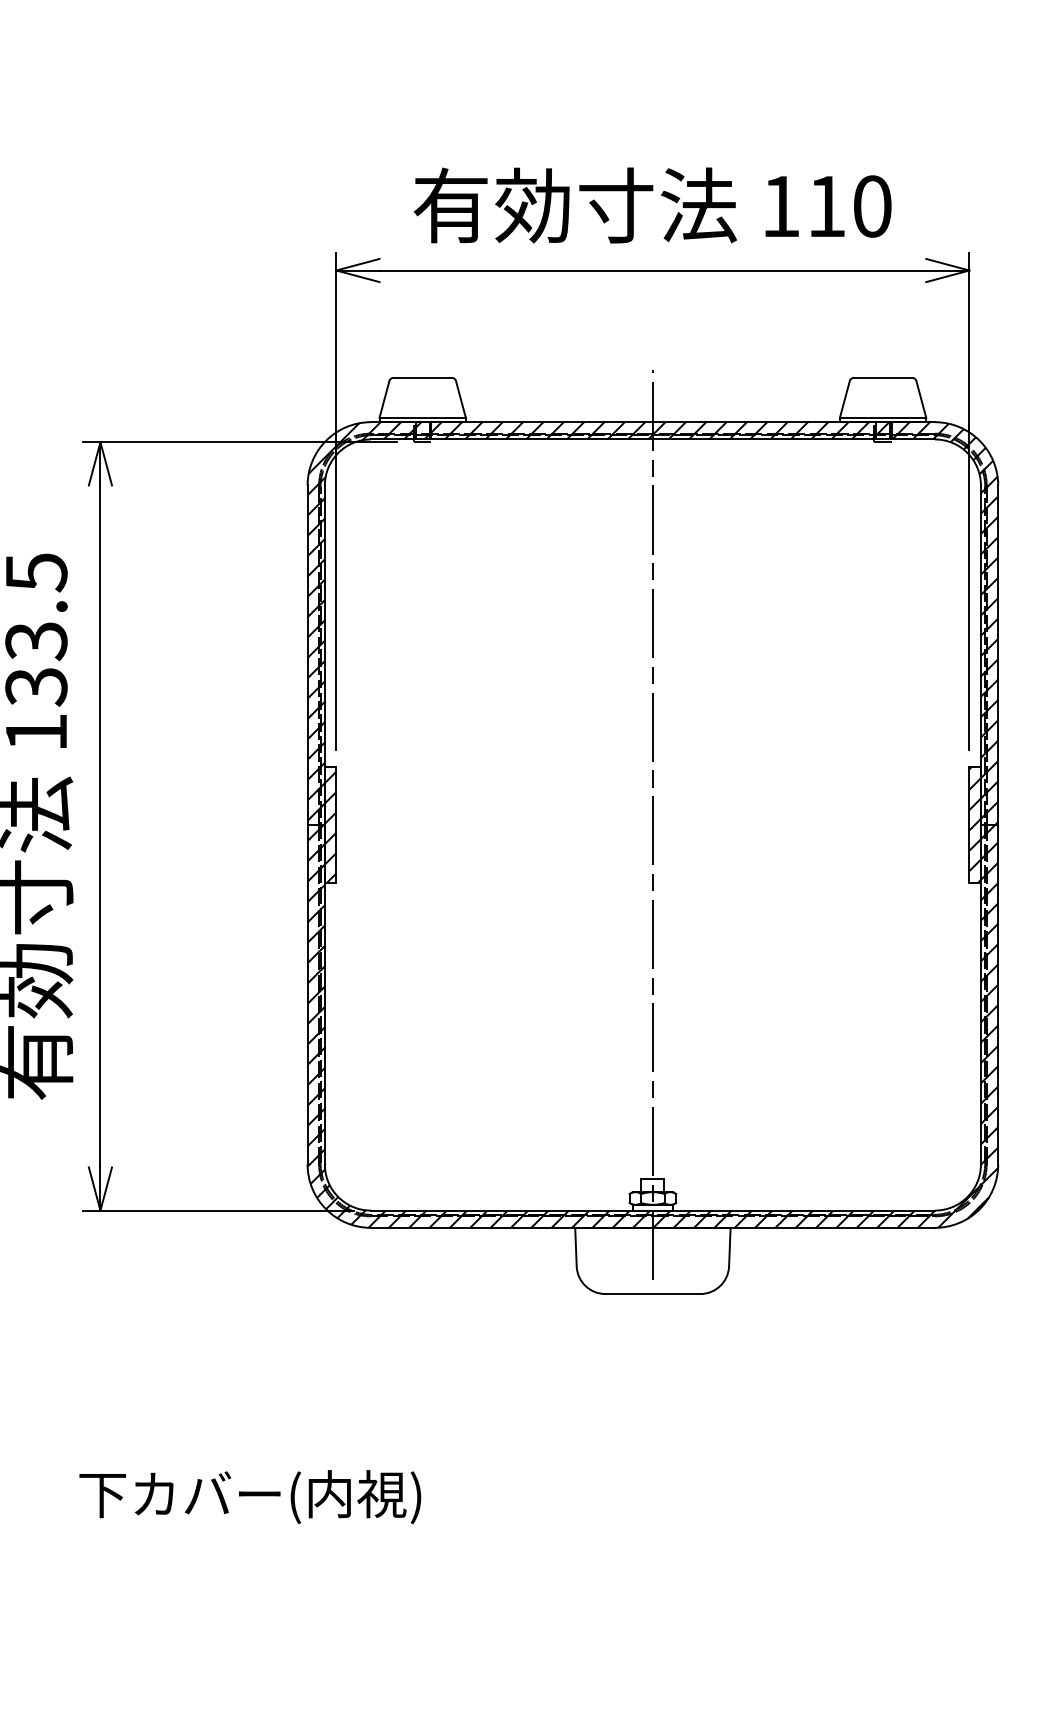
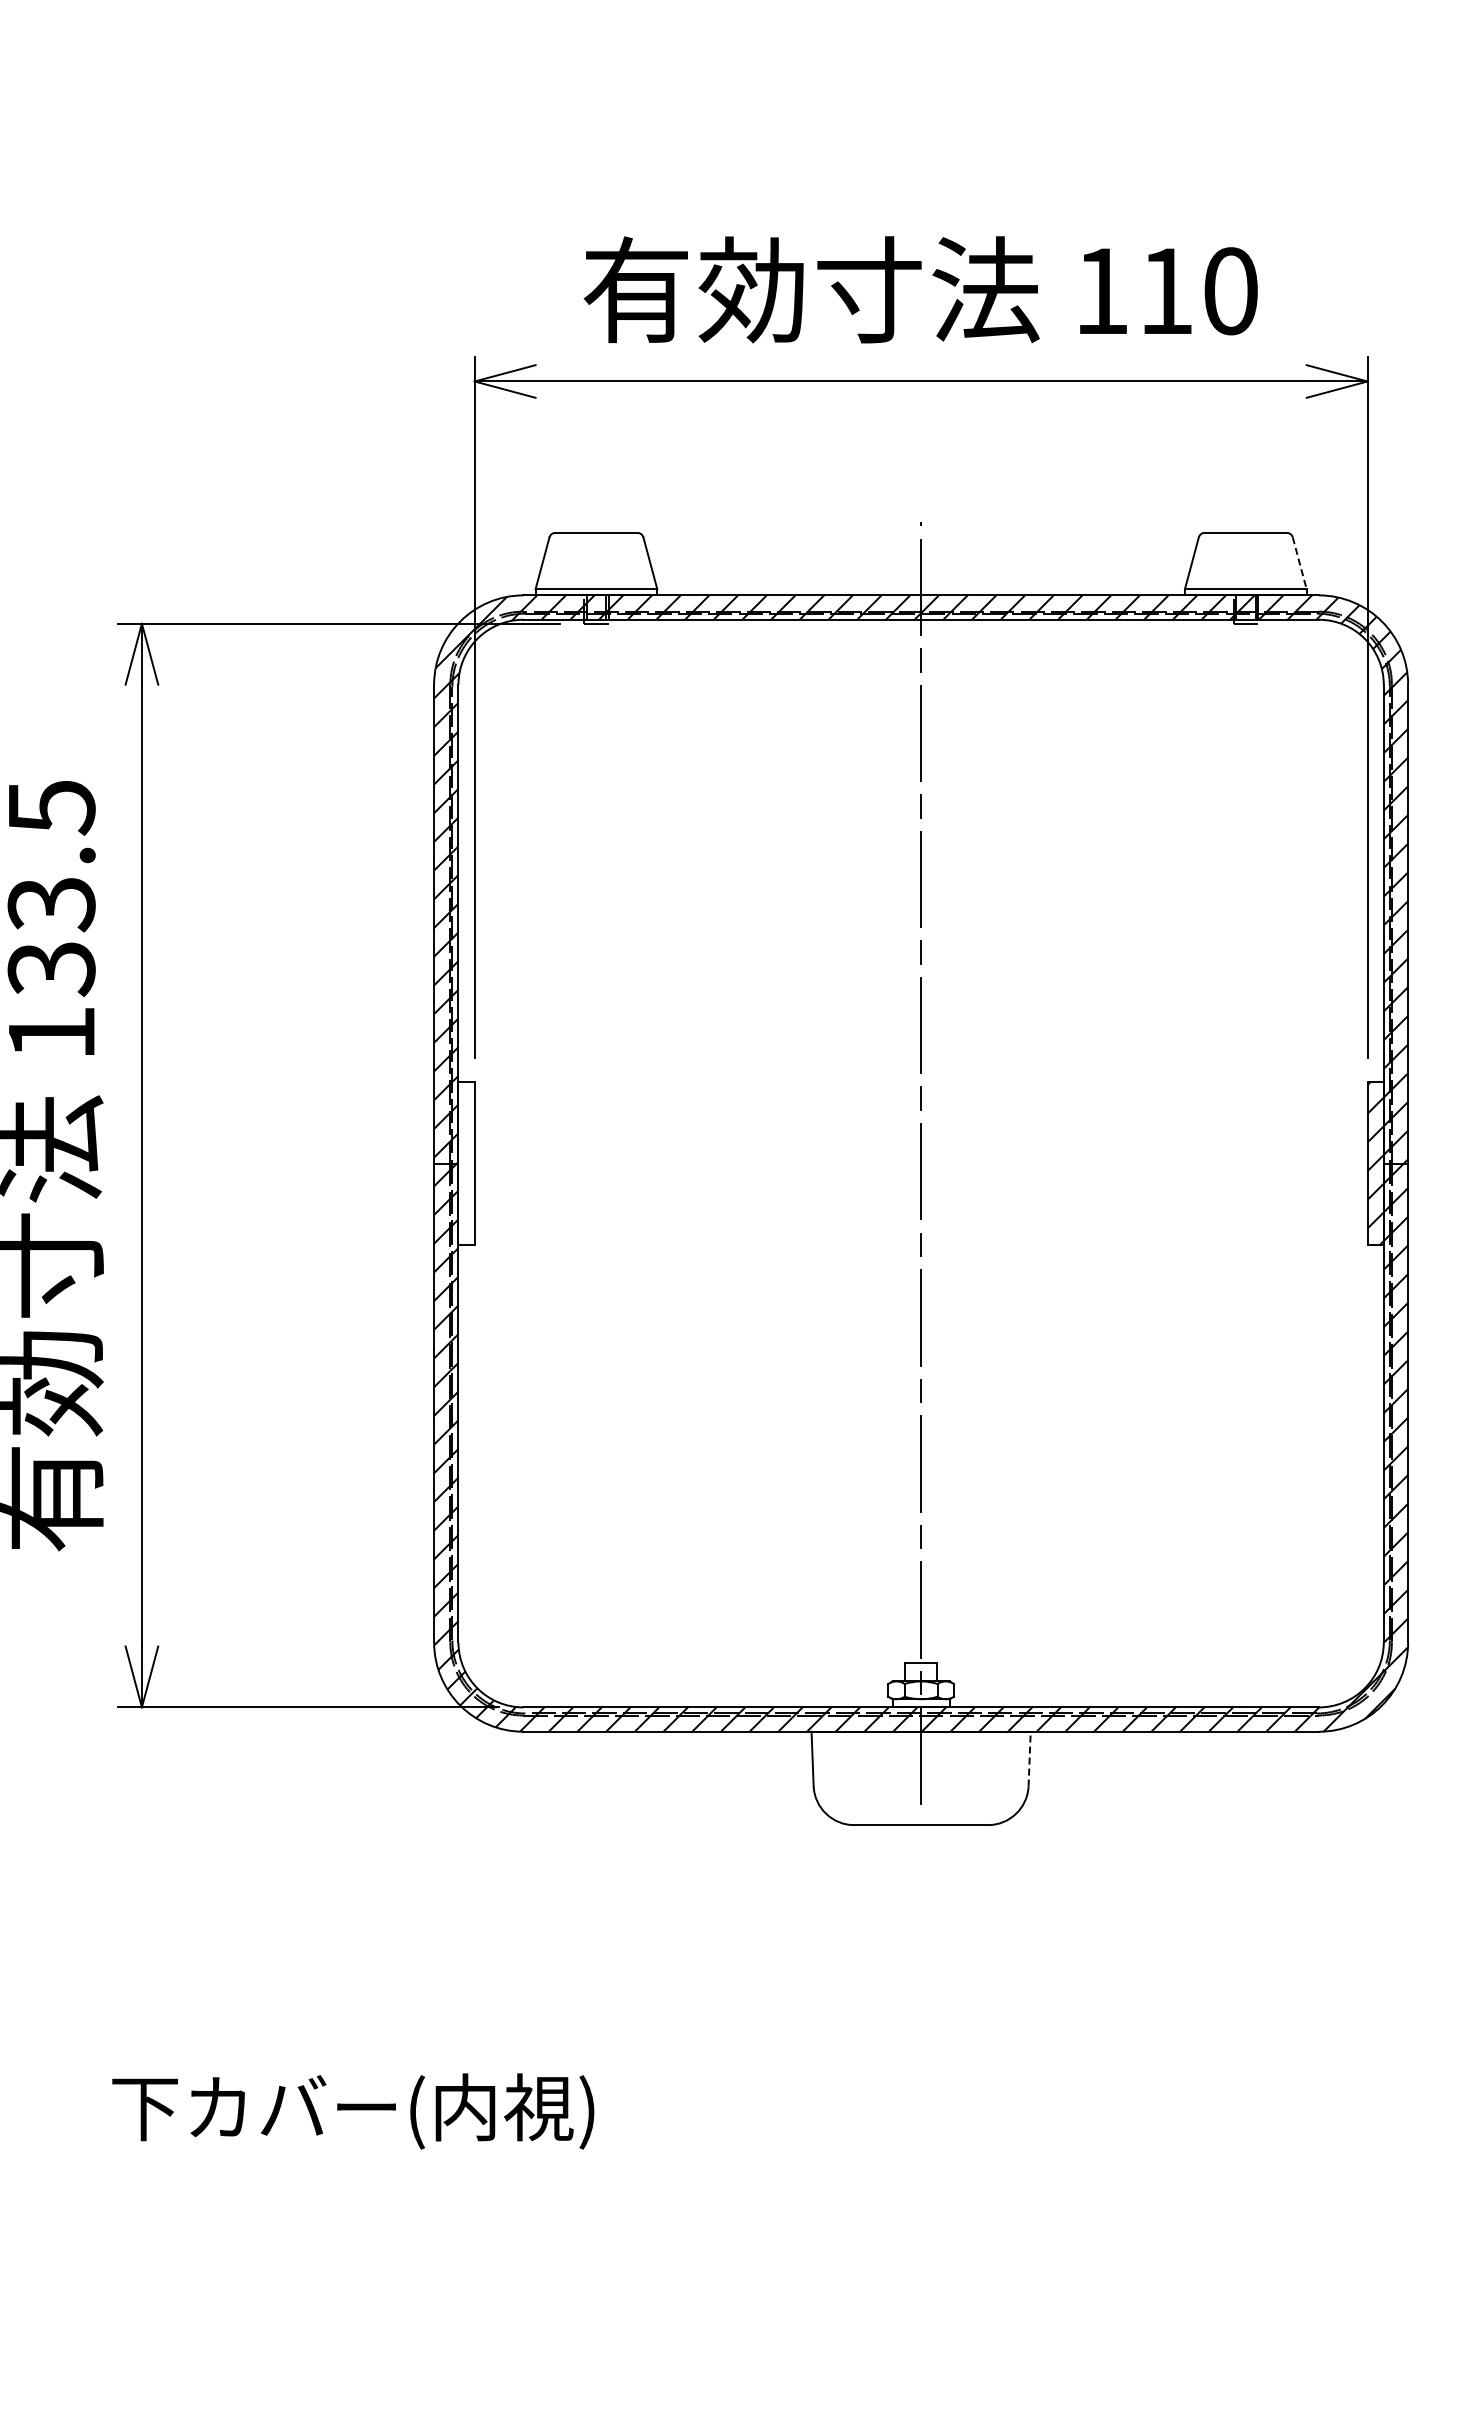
line: (921, 399) -> (1299, 563), solid -> dashed
hatch: (330, 827) -> (466, 1166), removed
line: (729, 1246) -> (1029, 1758), solid -> dashed

